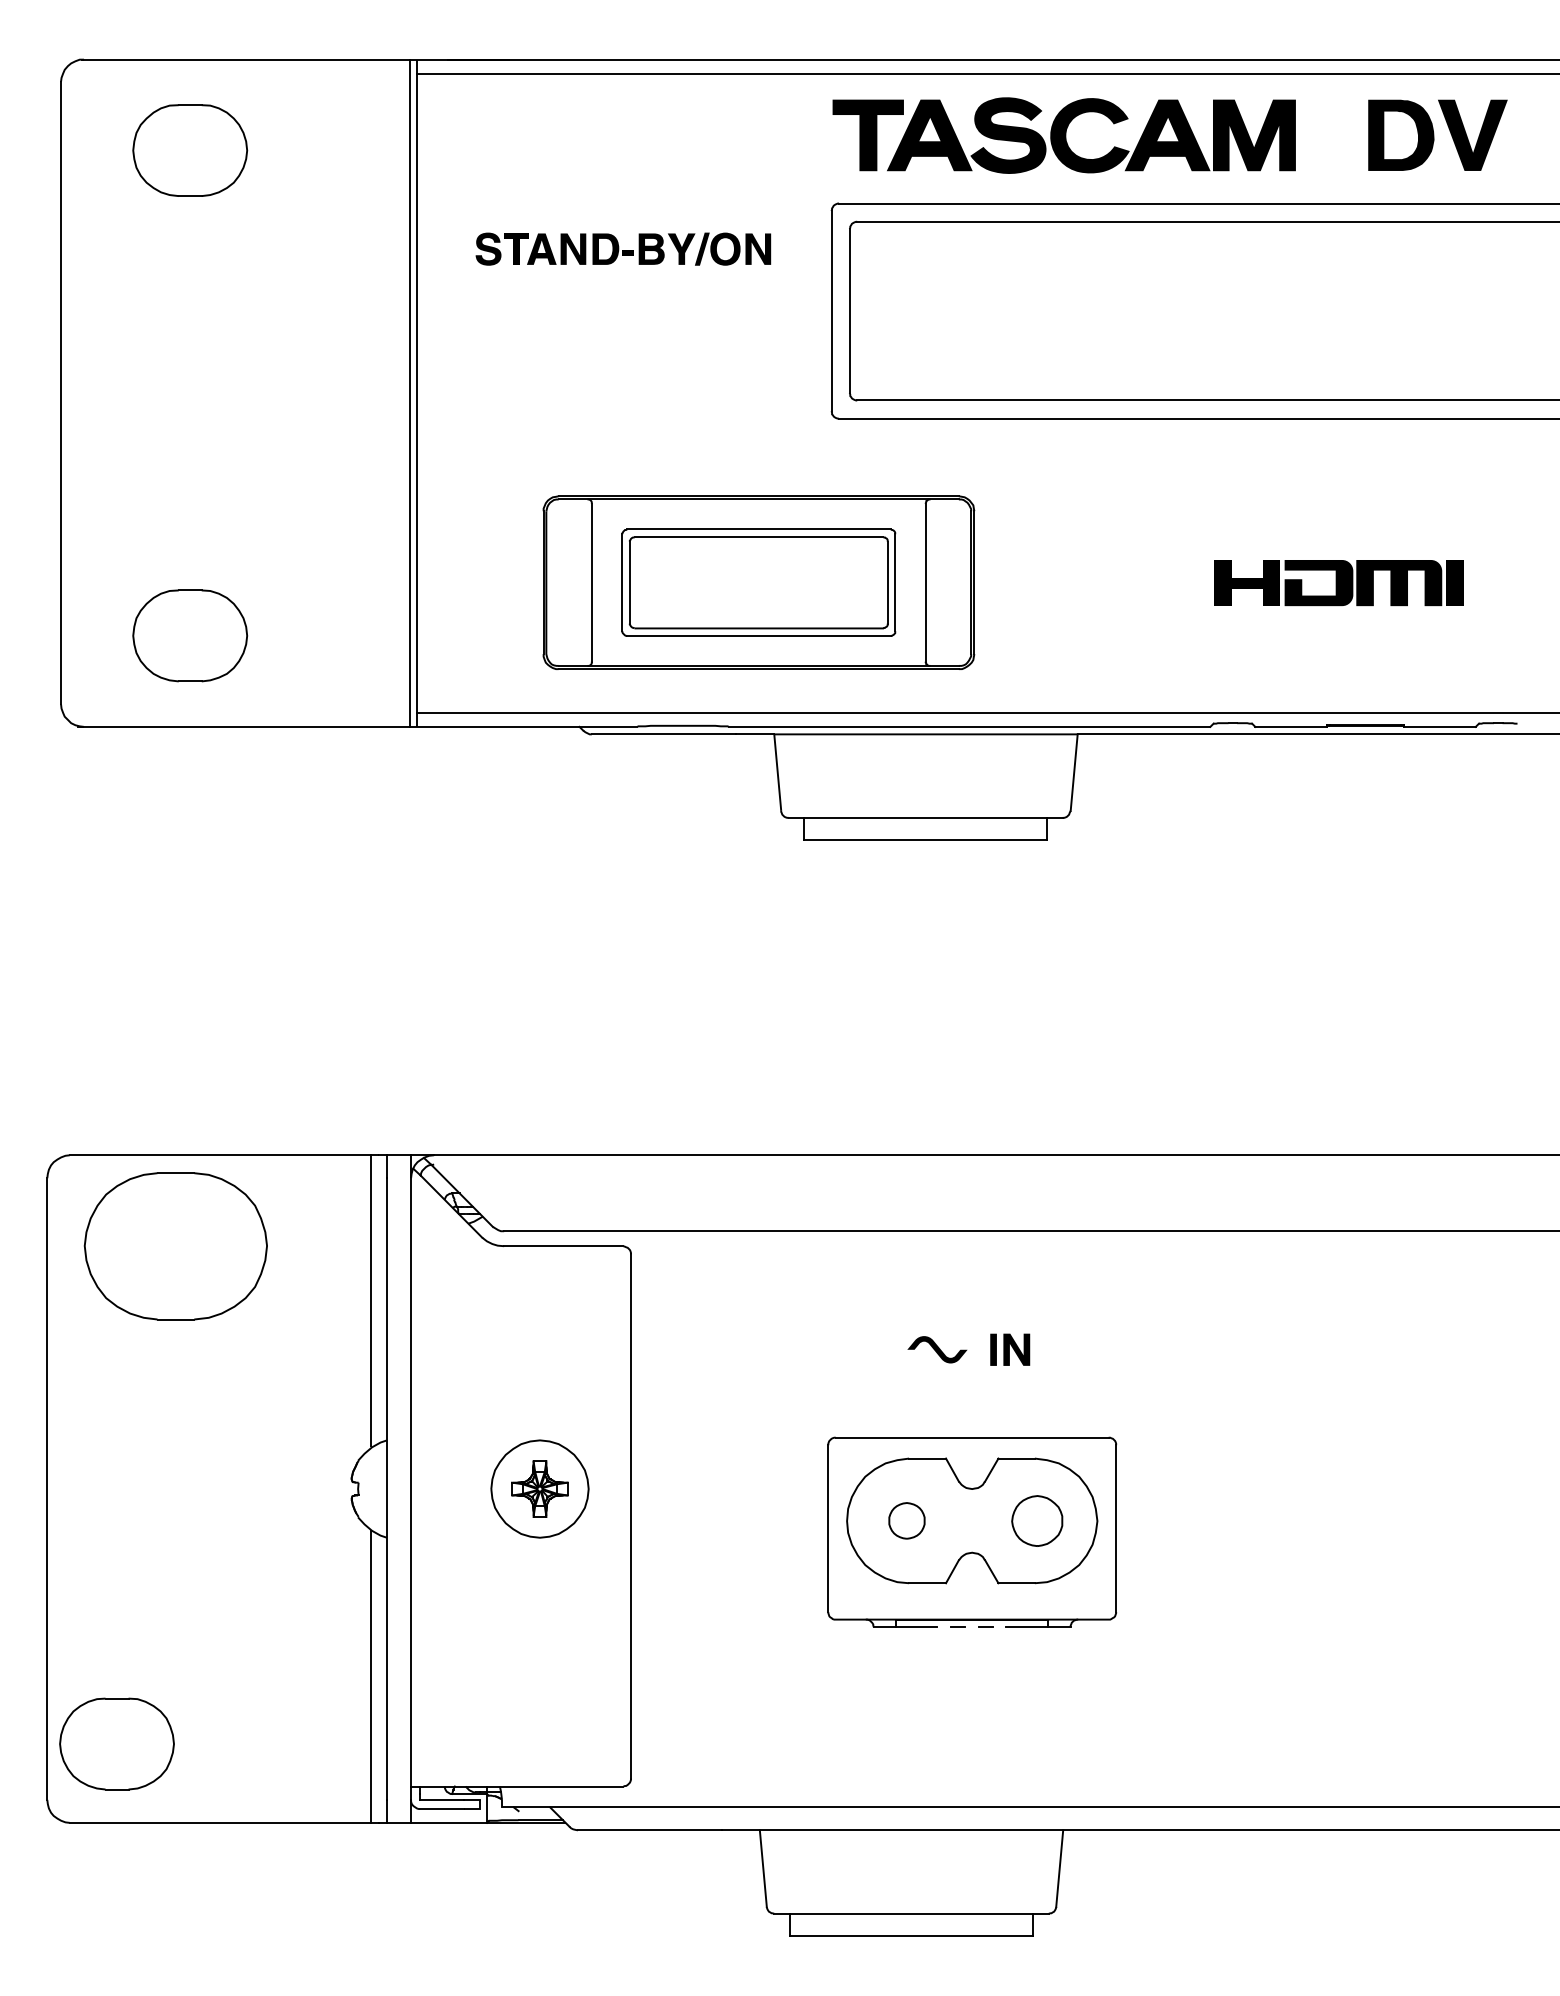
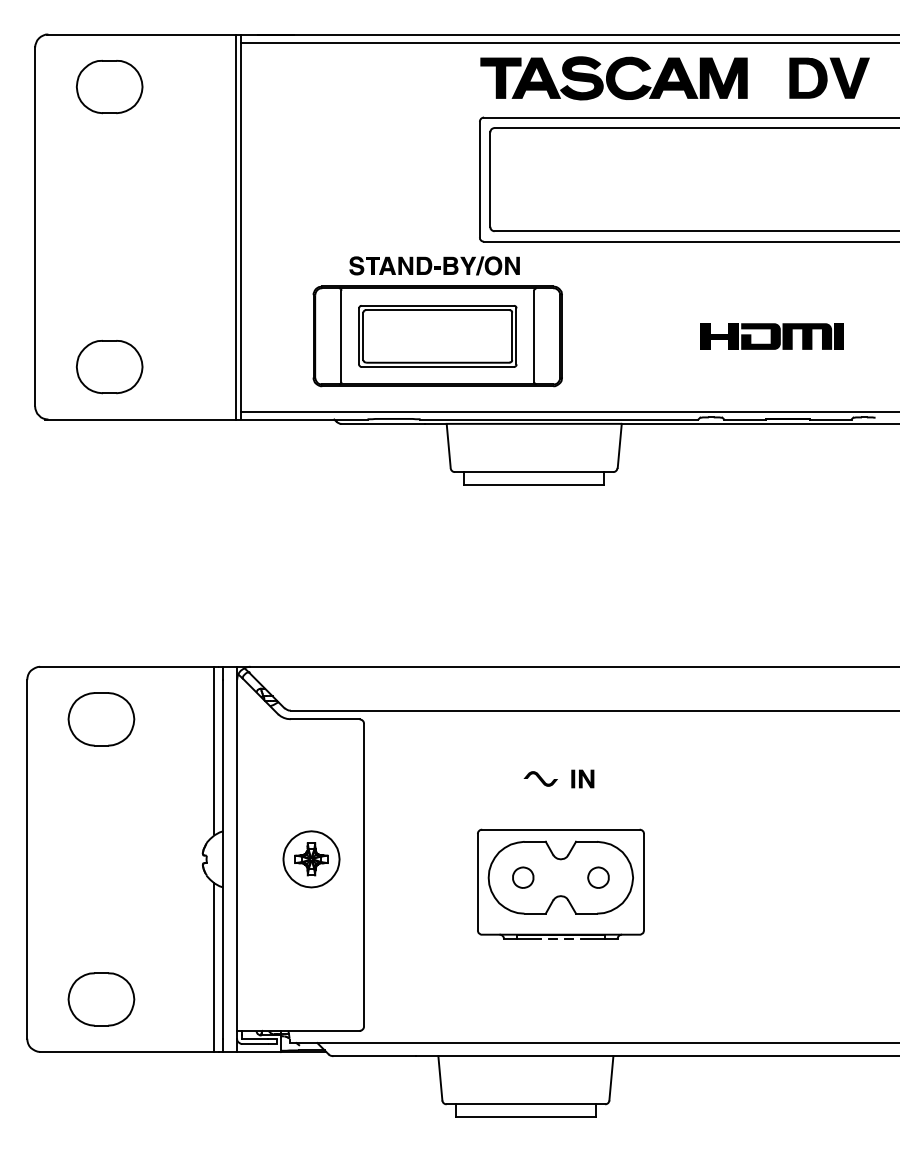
part: (623, 248) -> (434, 265), moved
part: (176, 1246) -> (101, 719), size x0.62
part: (1037, 1520) -> (598, 877), size x0.71
part: (117, 1744) -> (101, 999), moved

